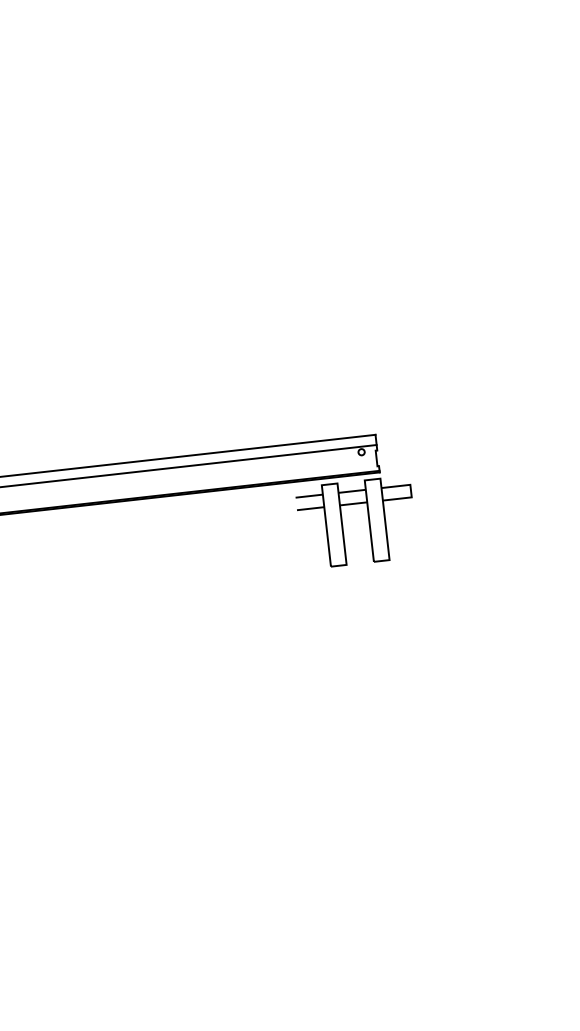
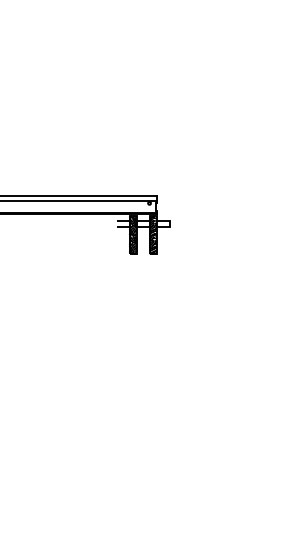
hatch: (375, 520) -> (152, 235), added
hatch: (332, 525) -> (132, 235), added

